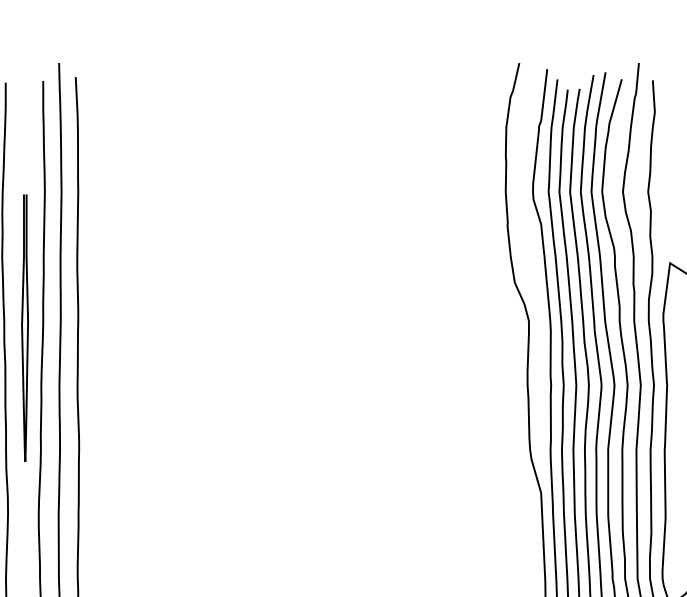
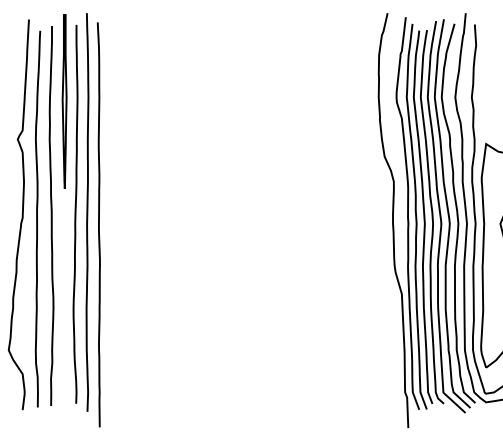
curve: (23, 328) -> (63, 101), moved

